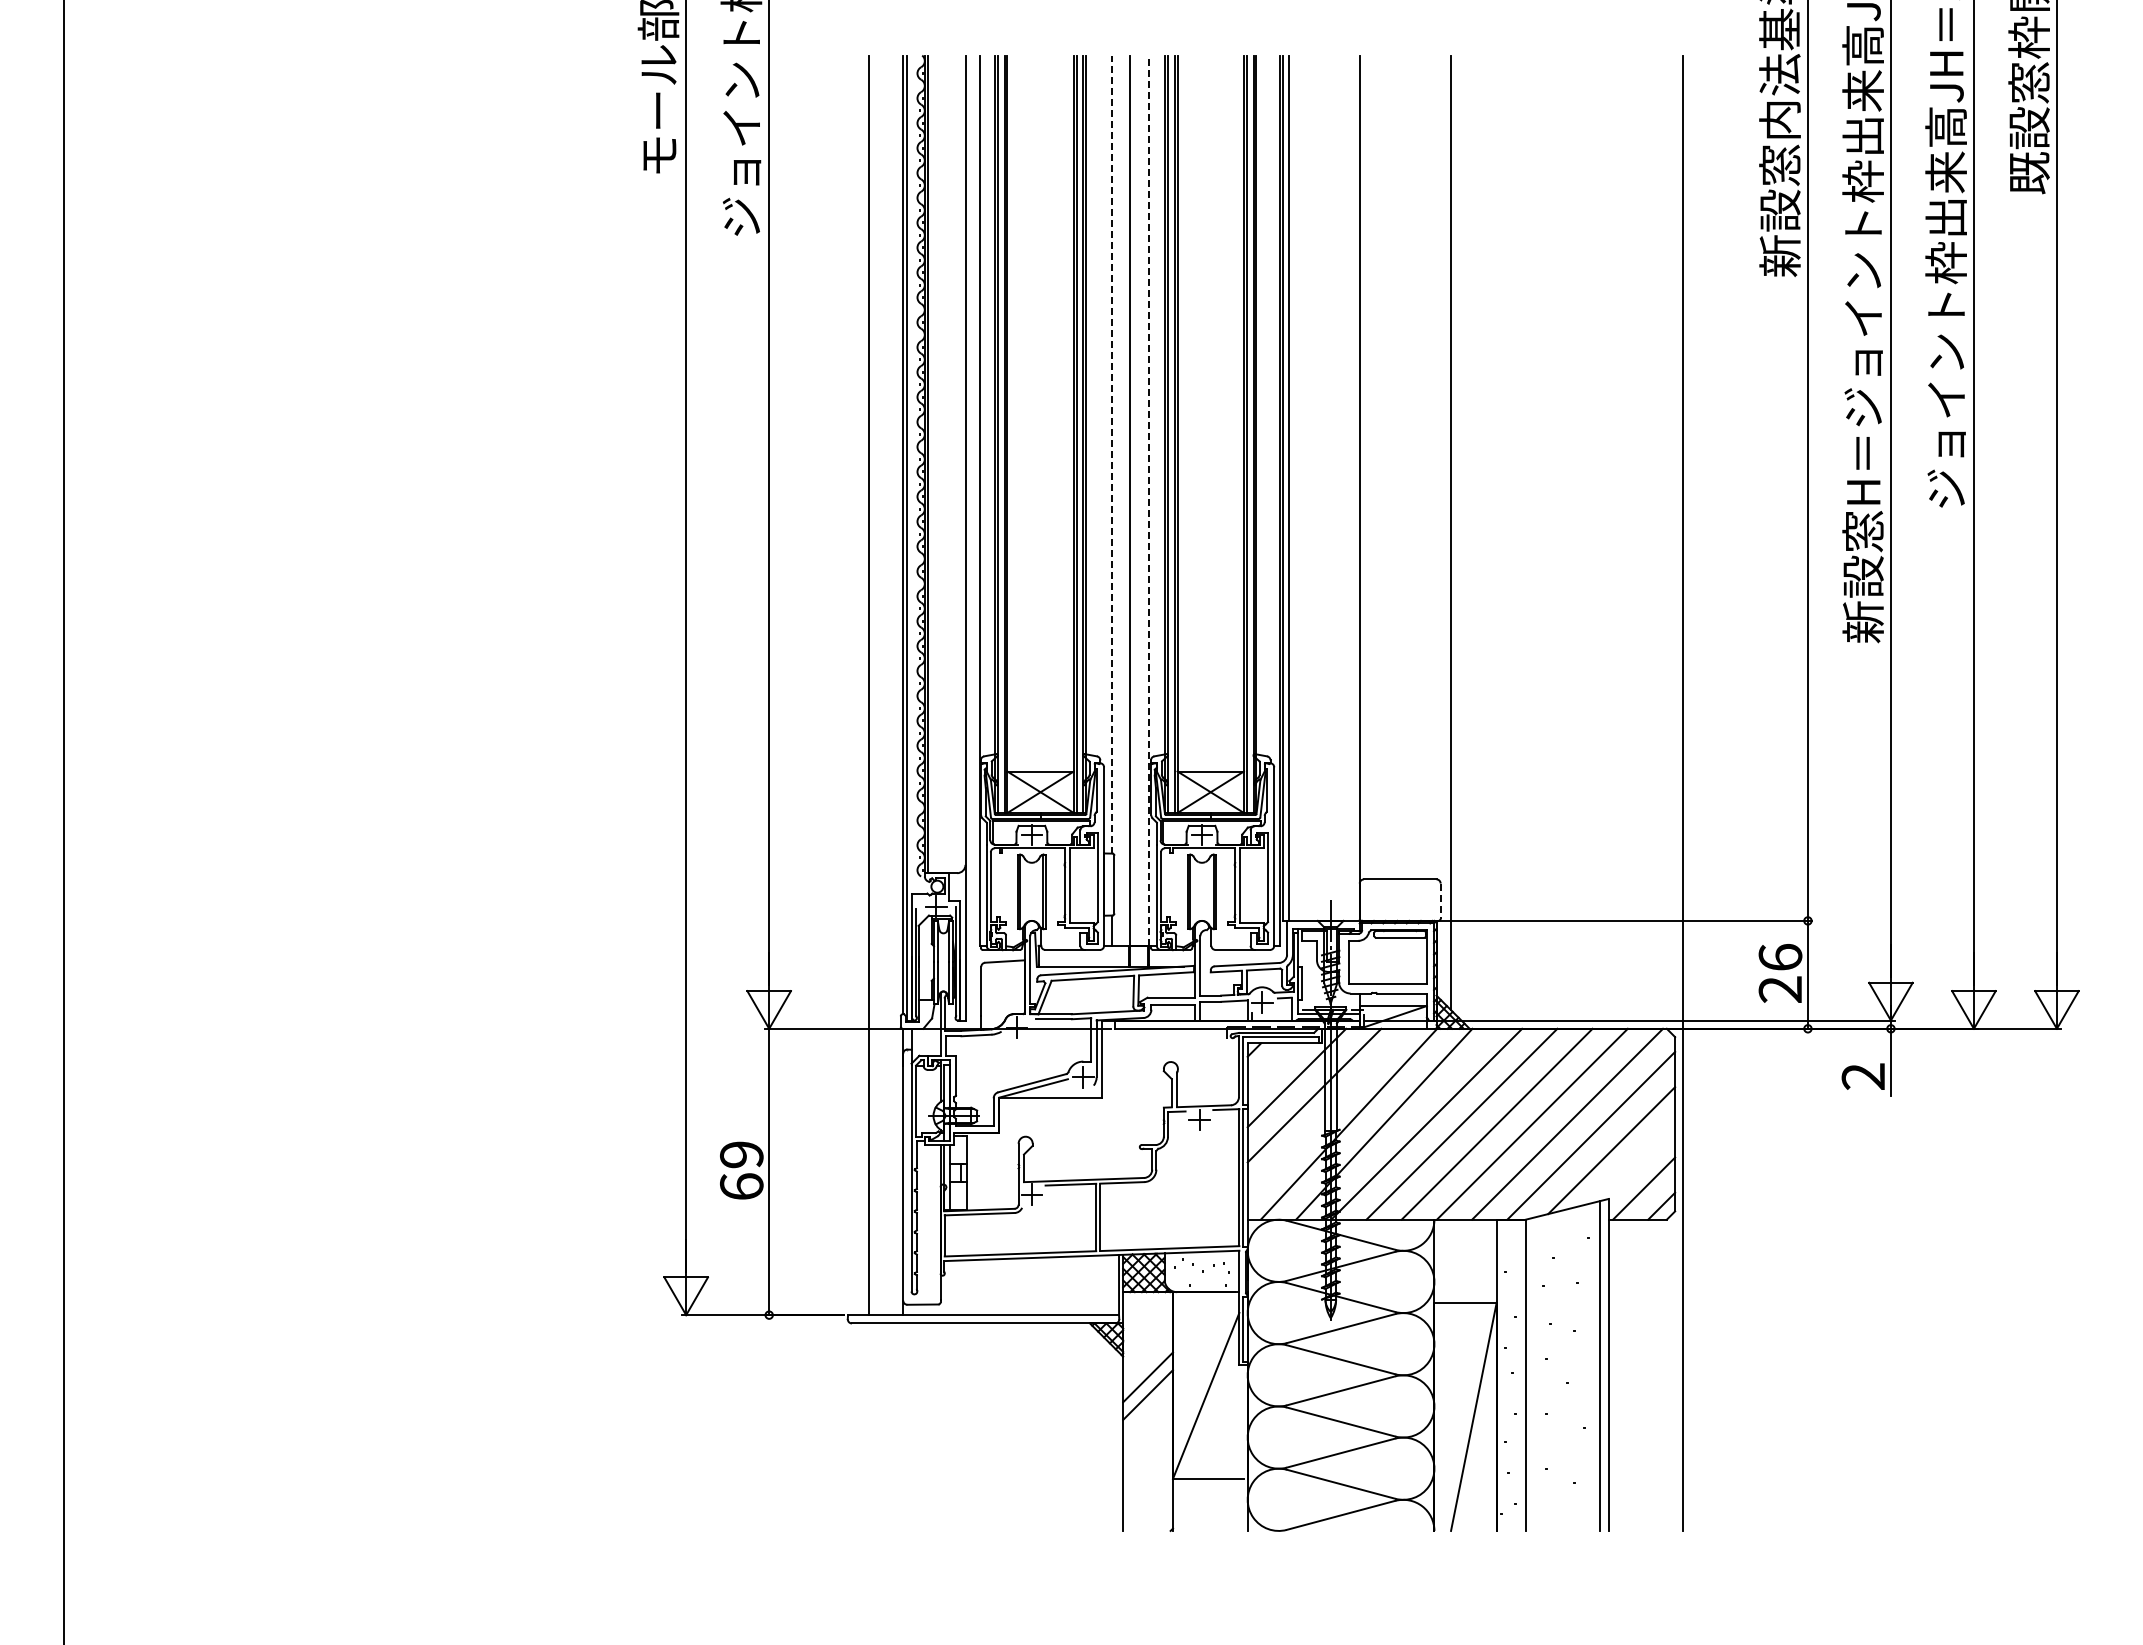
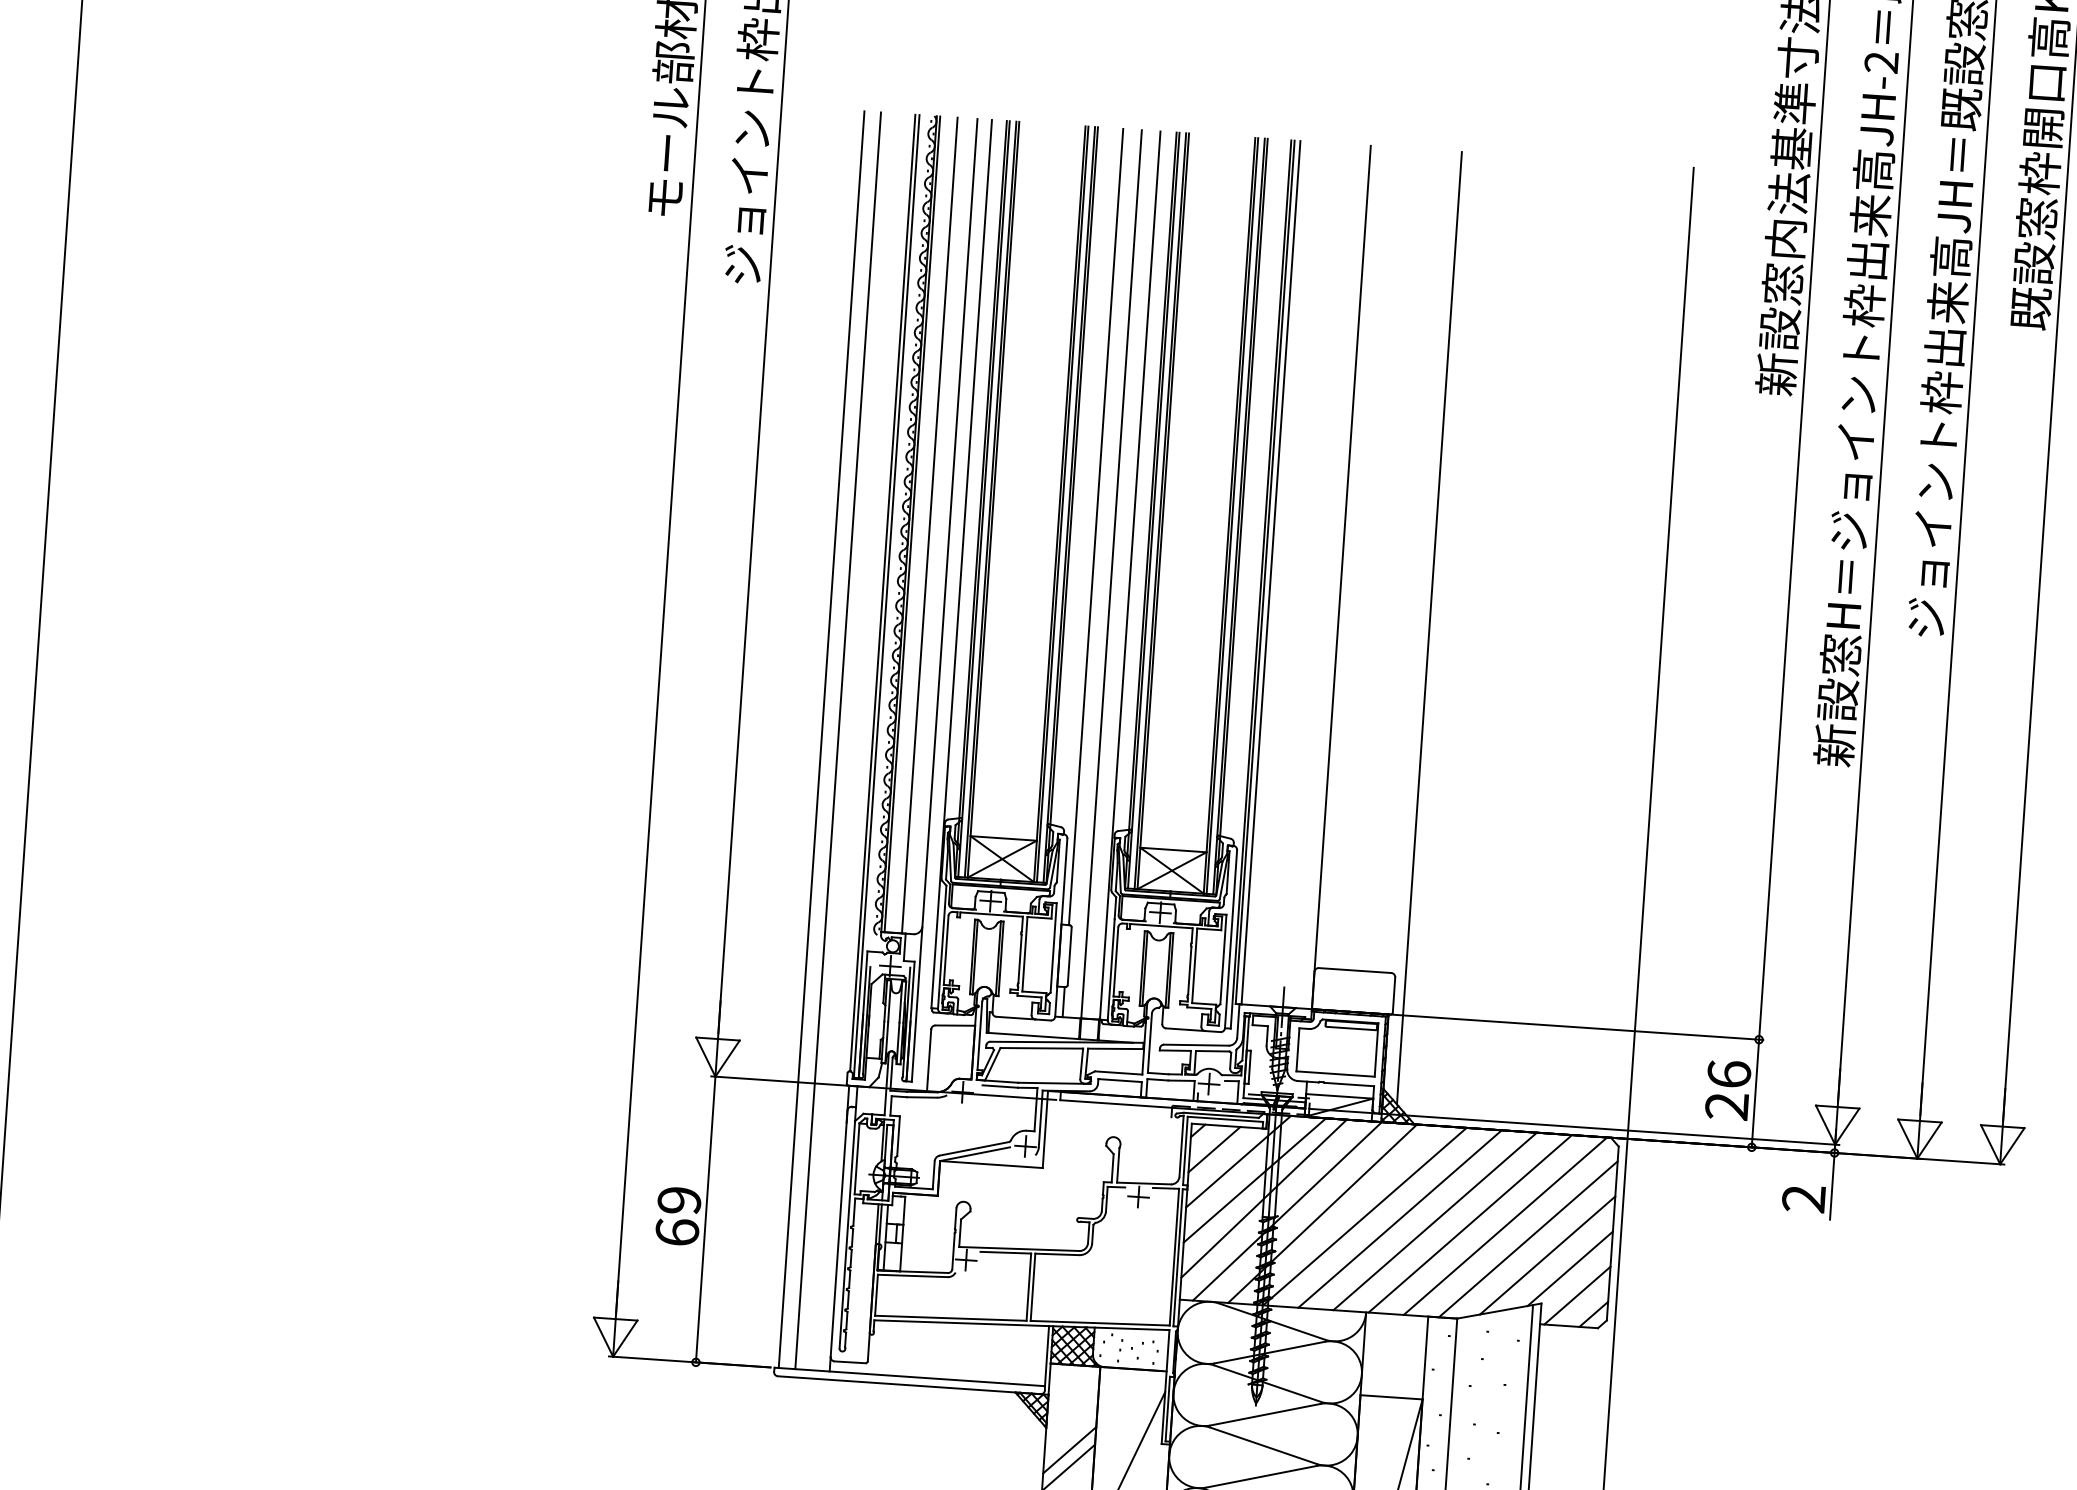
line: (1111, 454) -> (1096, 526), dashed -> solid
line: (945, 464) -> (929, 525), added
line: (1148, 500) -> (1129, 575), dashed -> solid
line: (852, 685) -> (821, 739), added
line: (1440, 901) -> (1393, 995), dashed -> solid
line: (1271, 1067) -> (1213, 1149), added
line: (1324, 1112) -> (1263, 1197), added
line: (1635, 1162) -> (1570, 1268), added

